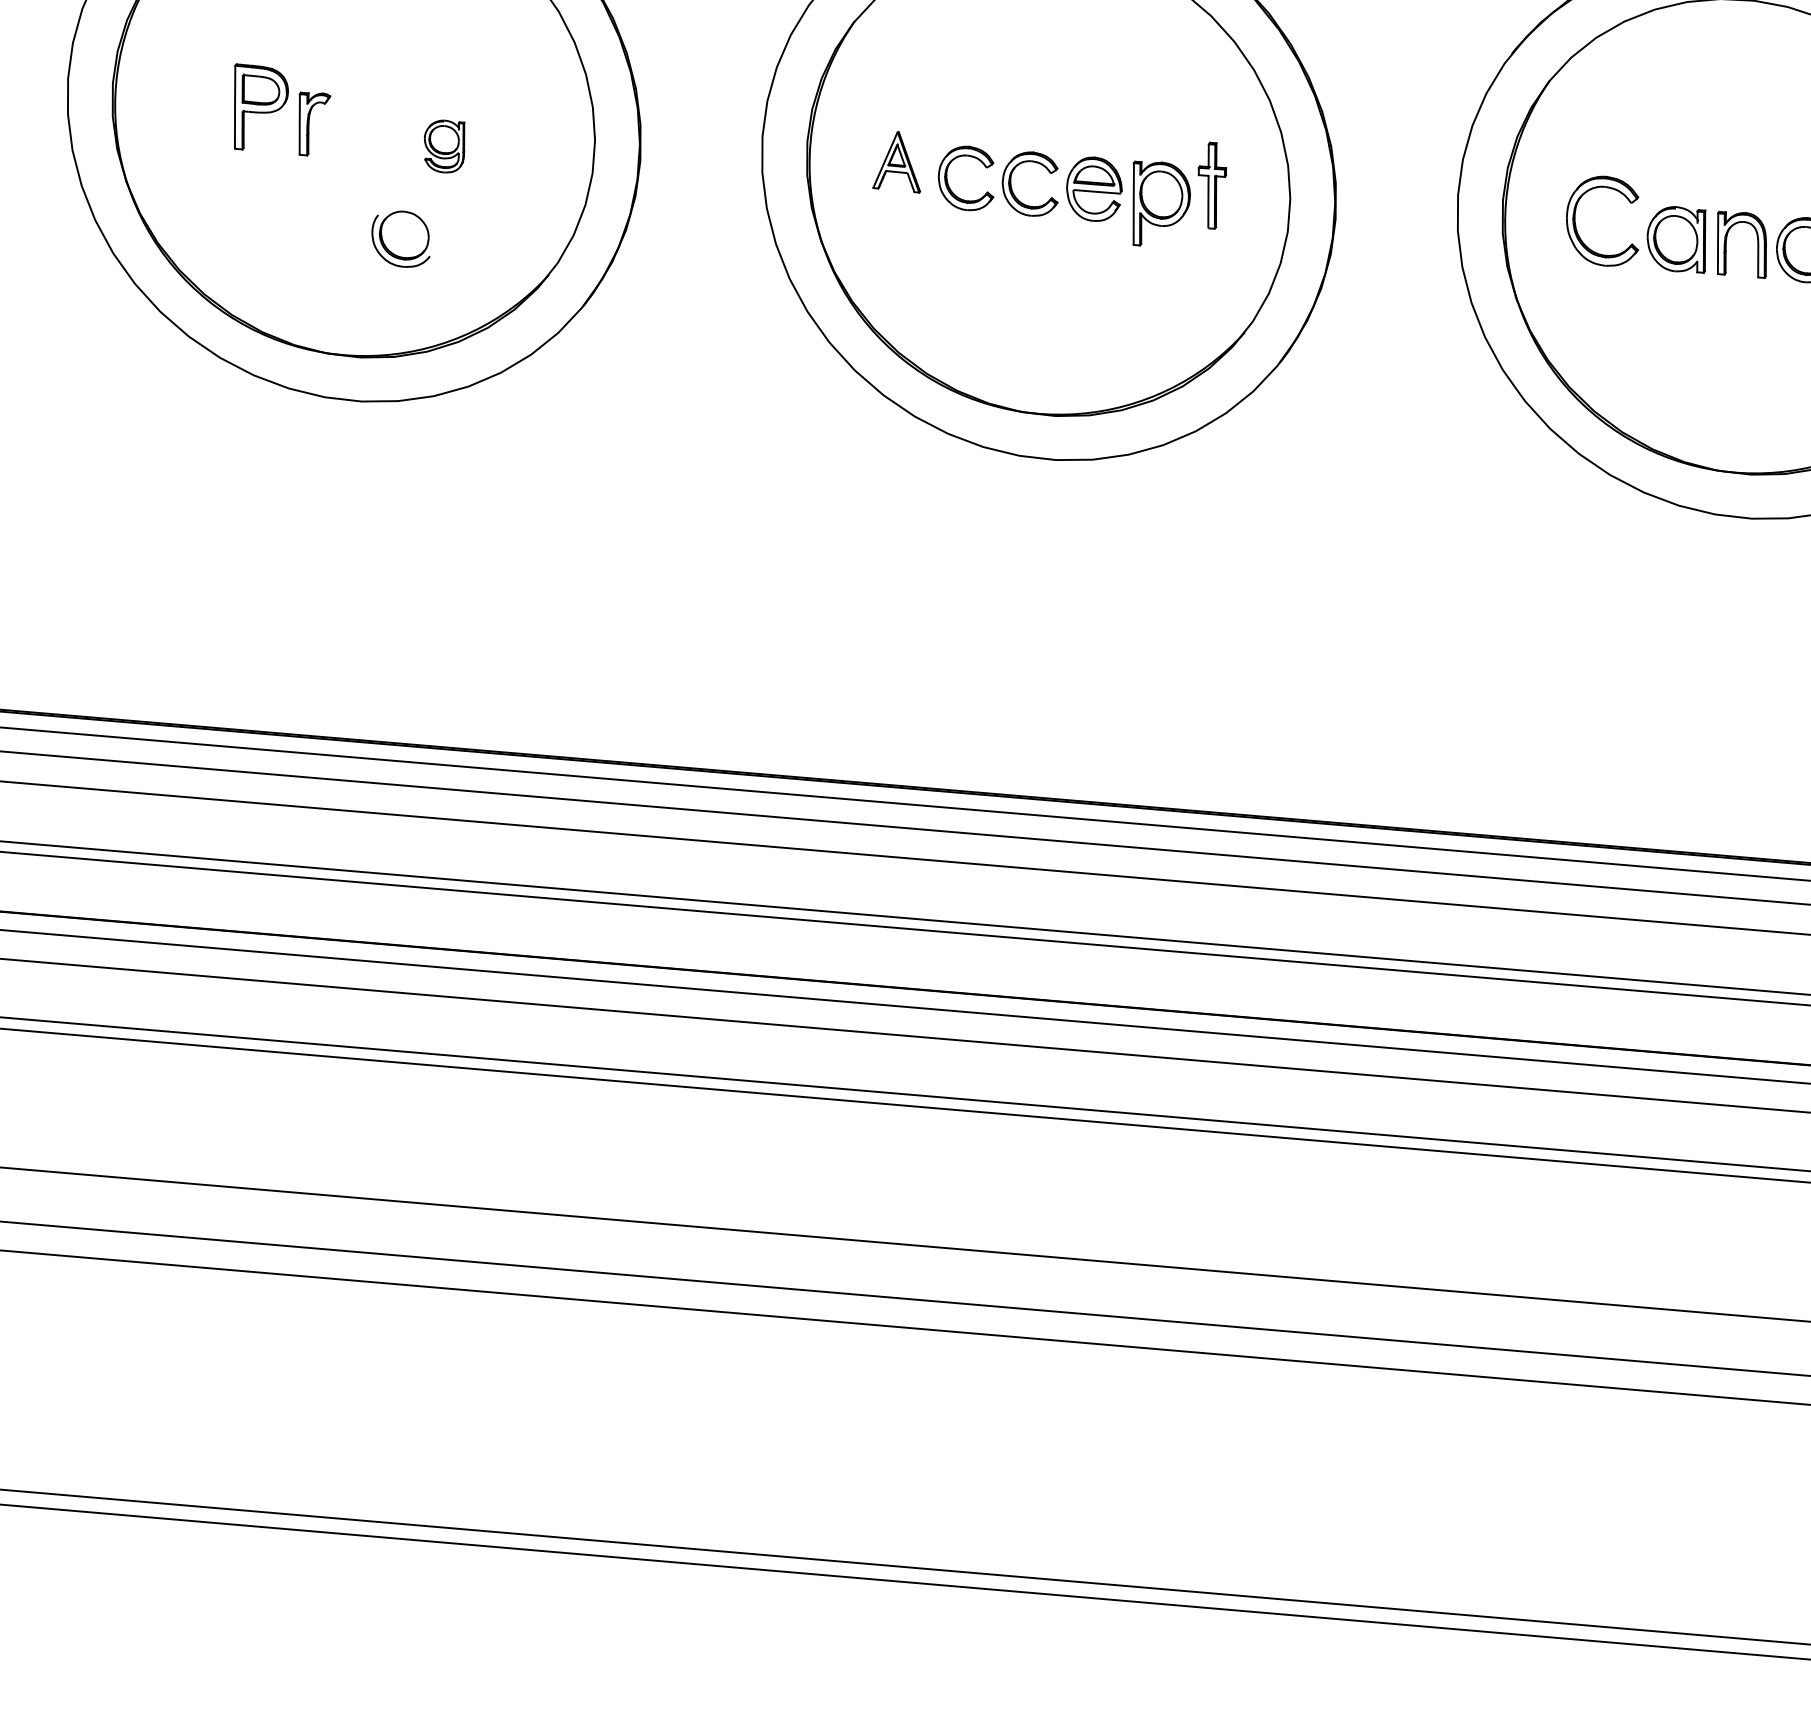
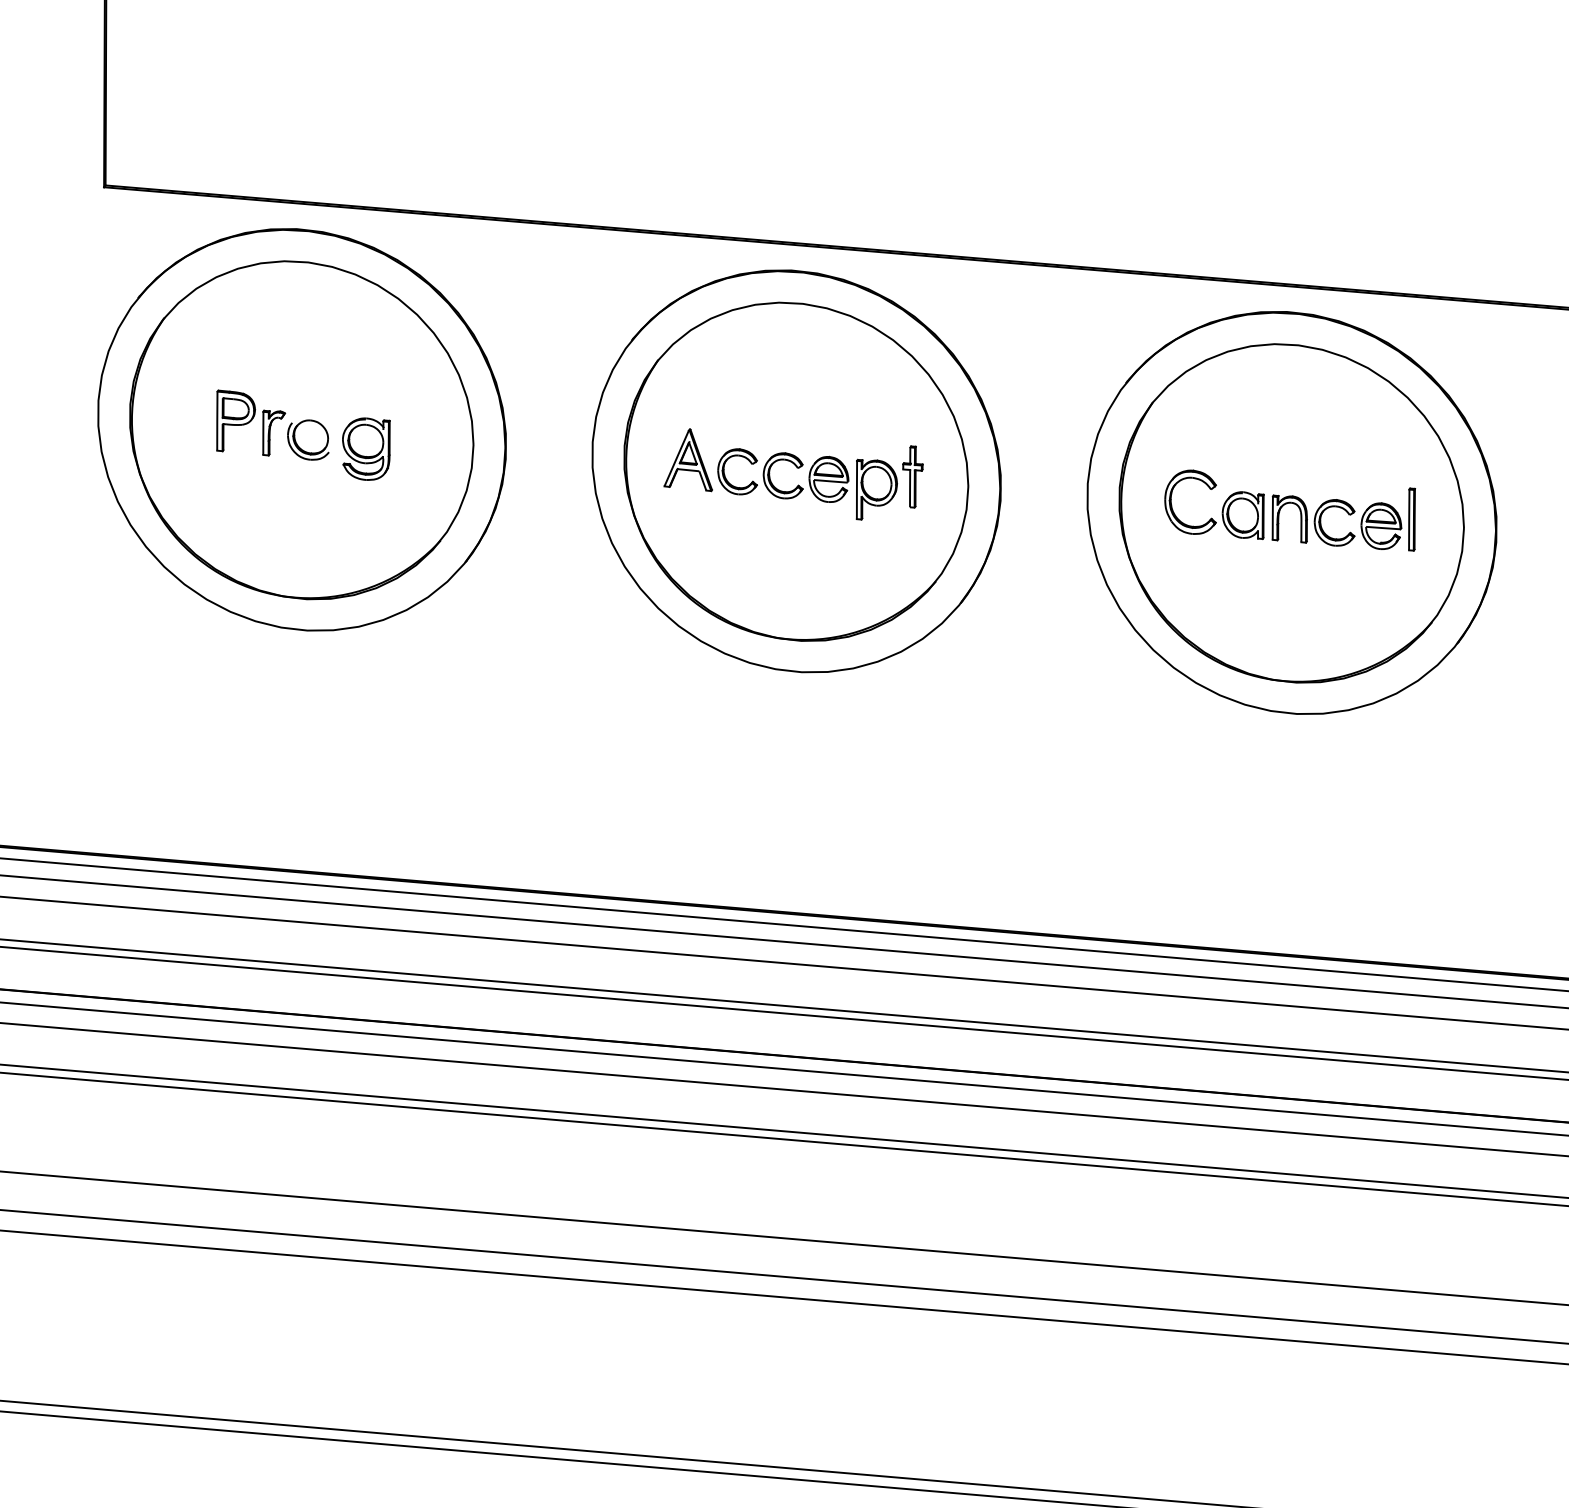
part: (444, 145) -> (366, 448), size x1.67
part: (895, 162) -> (687, 460), size x1.43
part: (401, 238) -> (308, 439), moved

